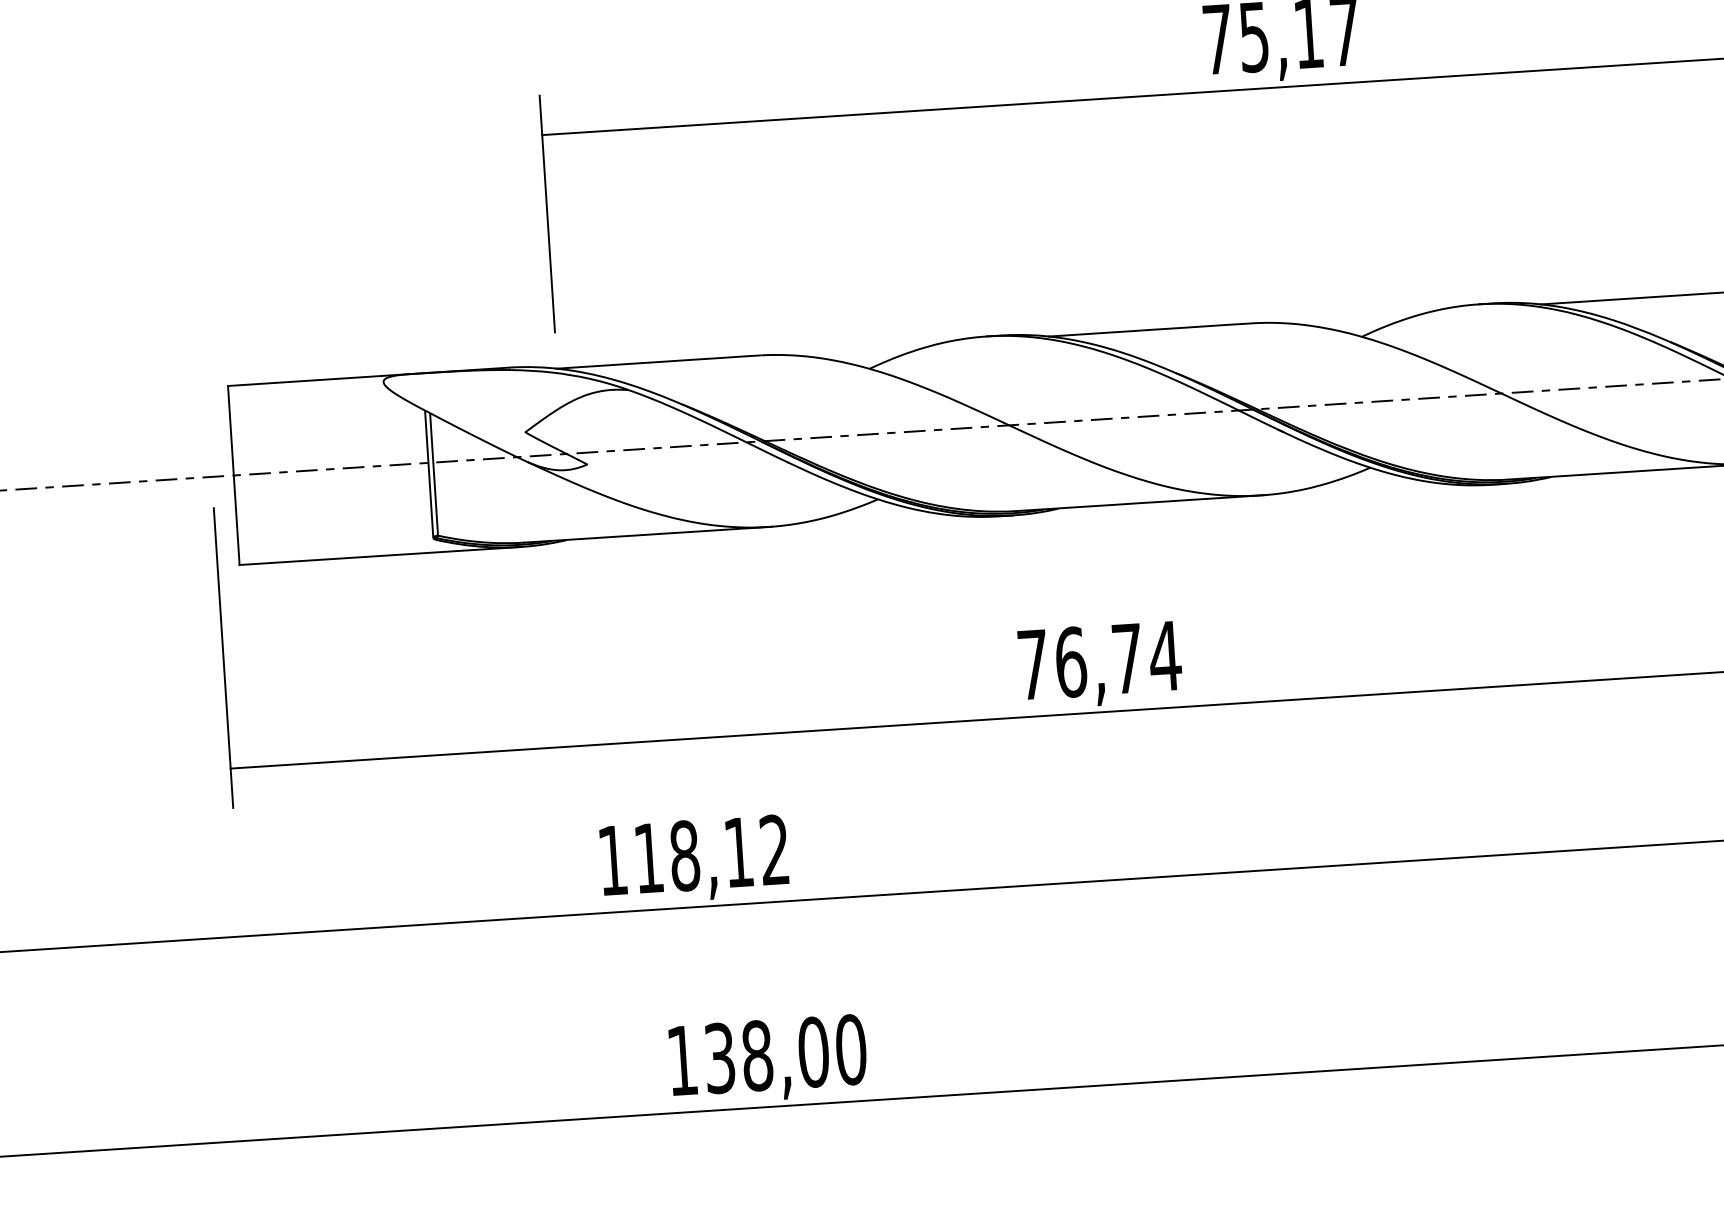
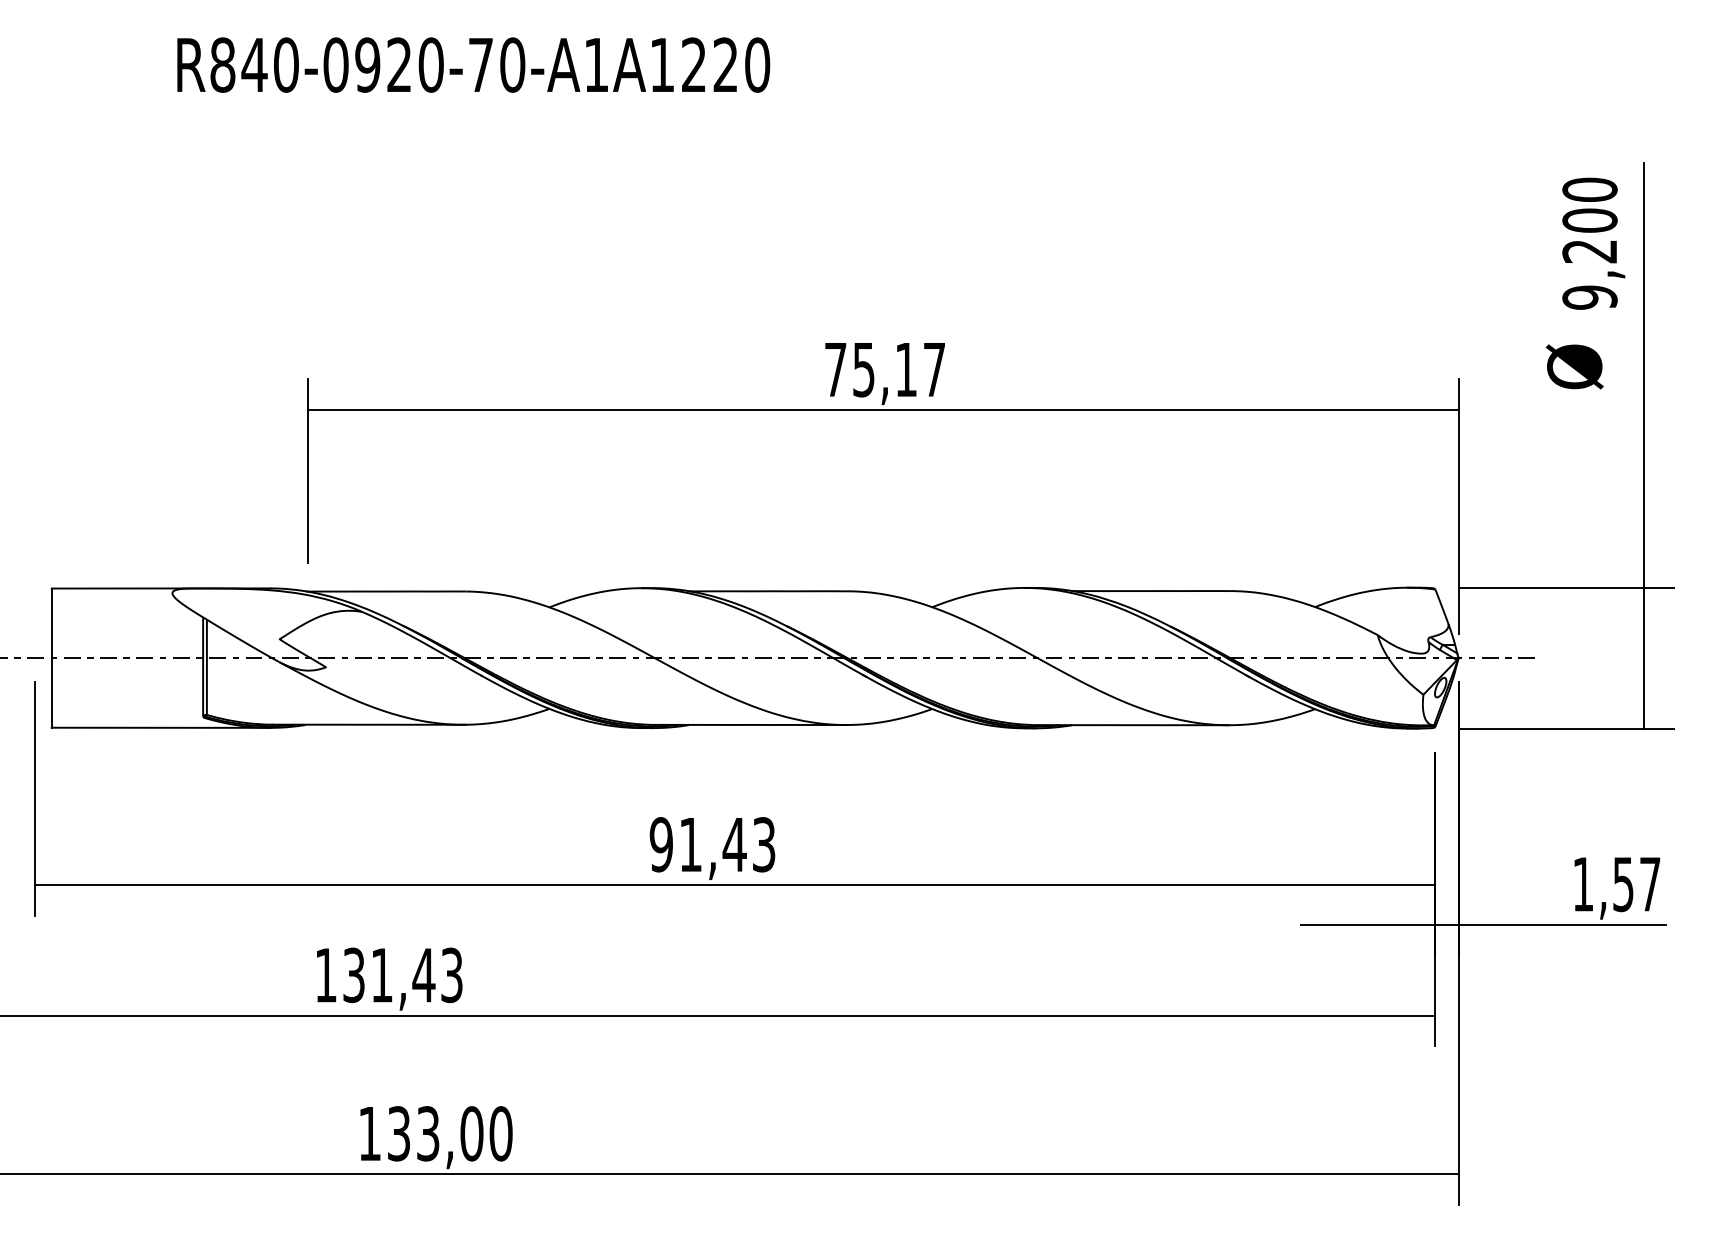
text: (1098, 660) -> (712, 844), 76,74 -> 91,43
text: (711, 854) -> (402, 975), 118,12 -> 131,43
text: (756, 1055) -> (427, 1133), 138,00 -> 133,00

